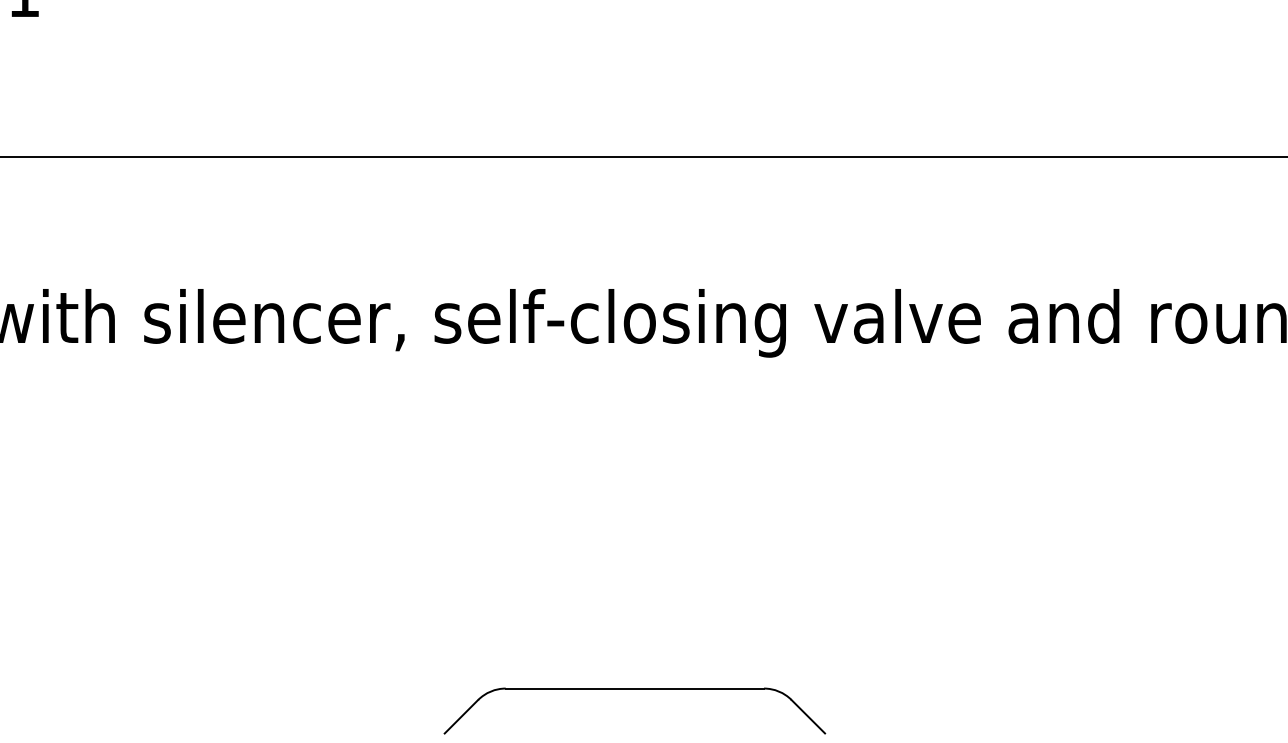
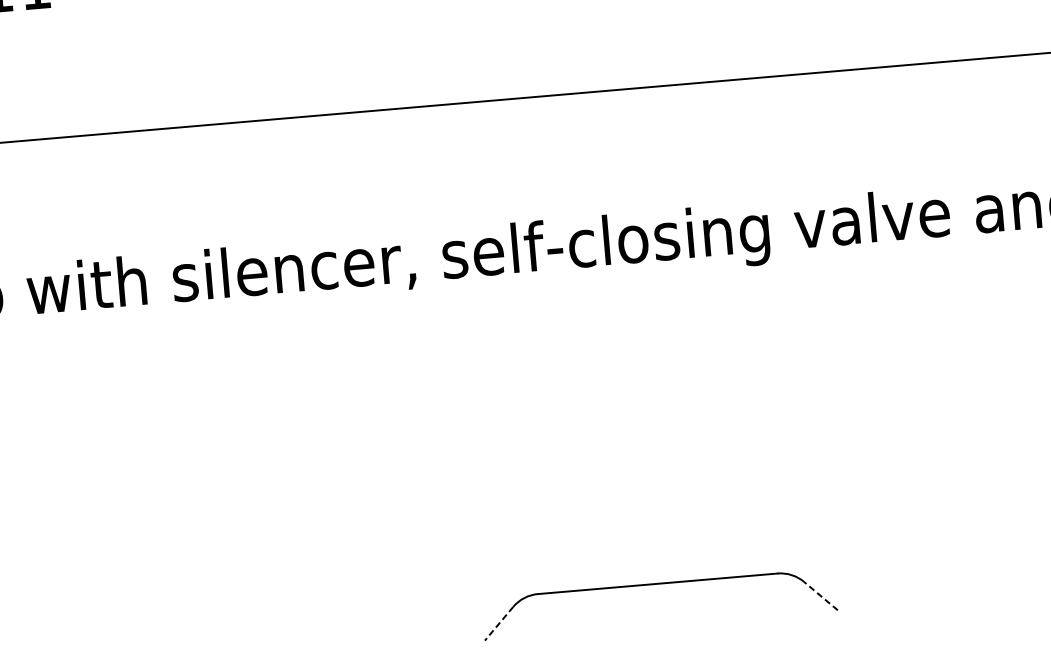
line: (461, 716) -> (499, 623), solid -> dashed
line: (808, 716) -> (821, 595), solid -> dashed

